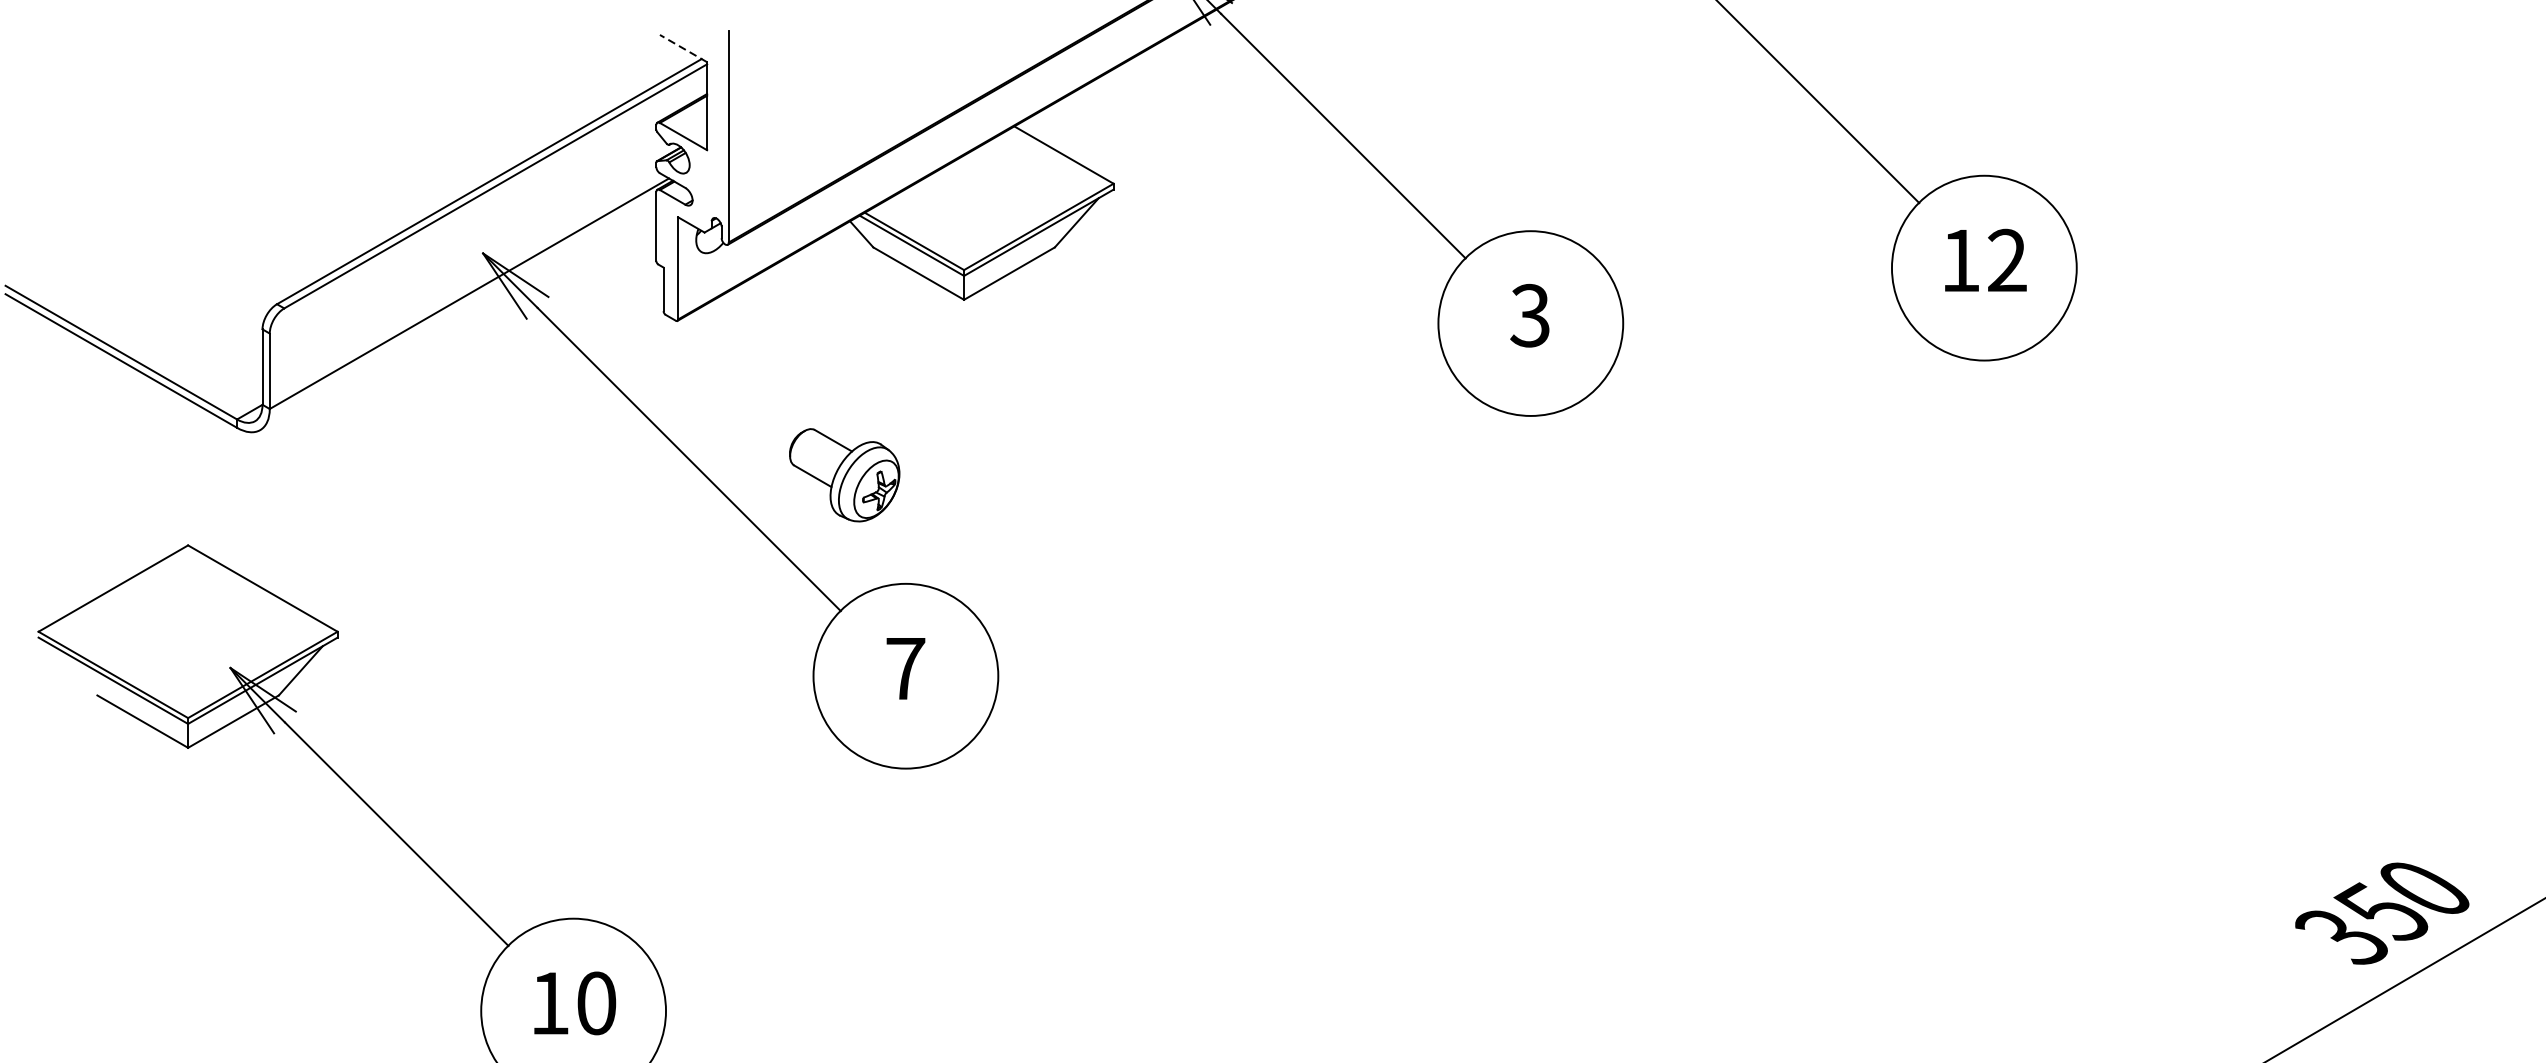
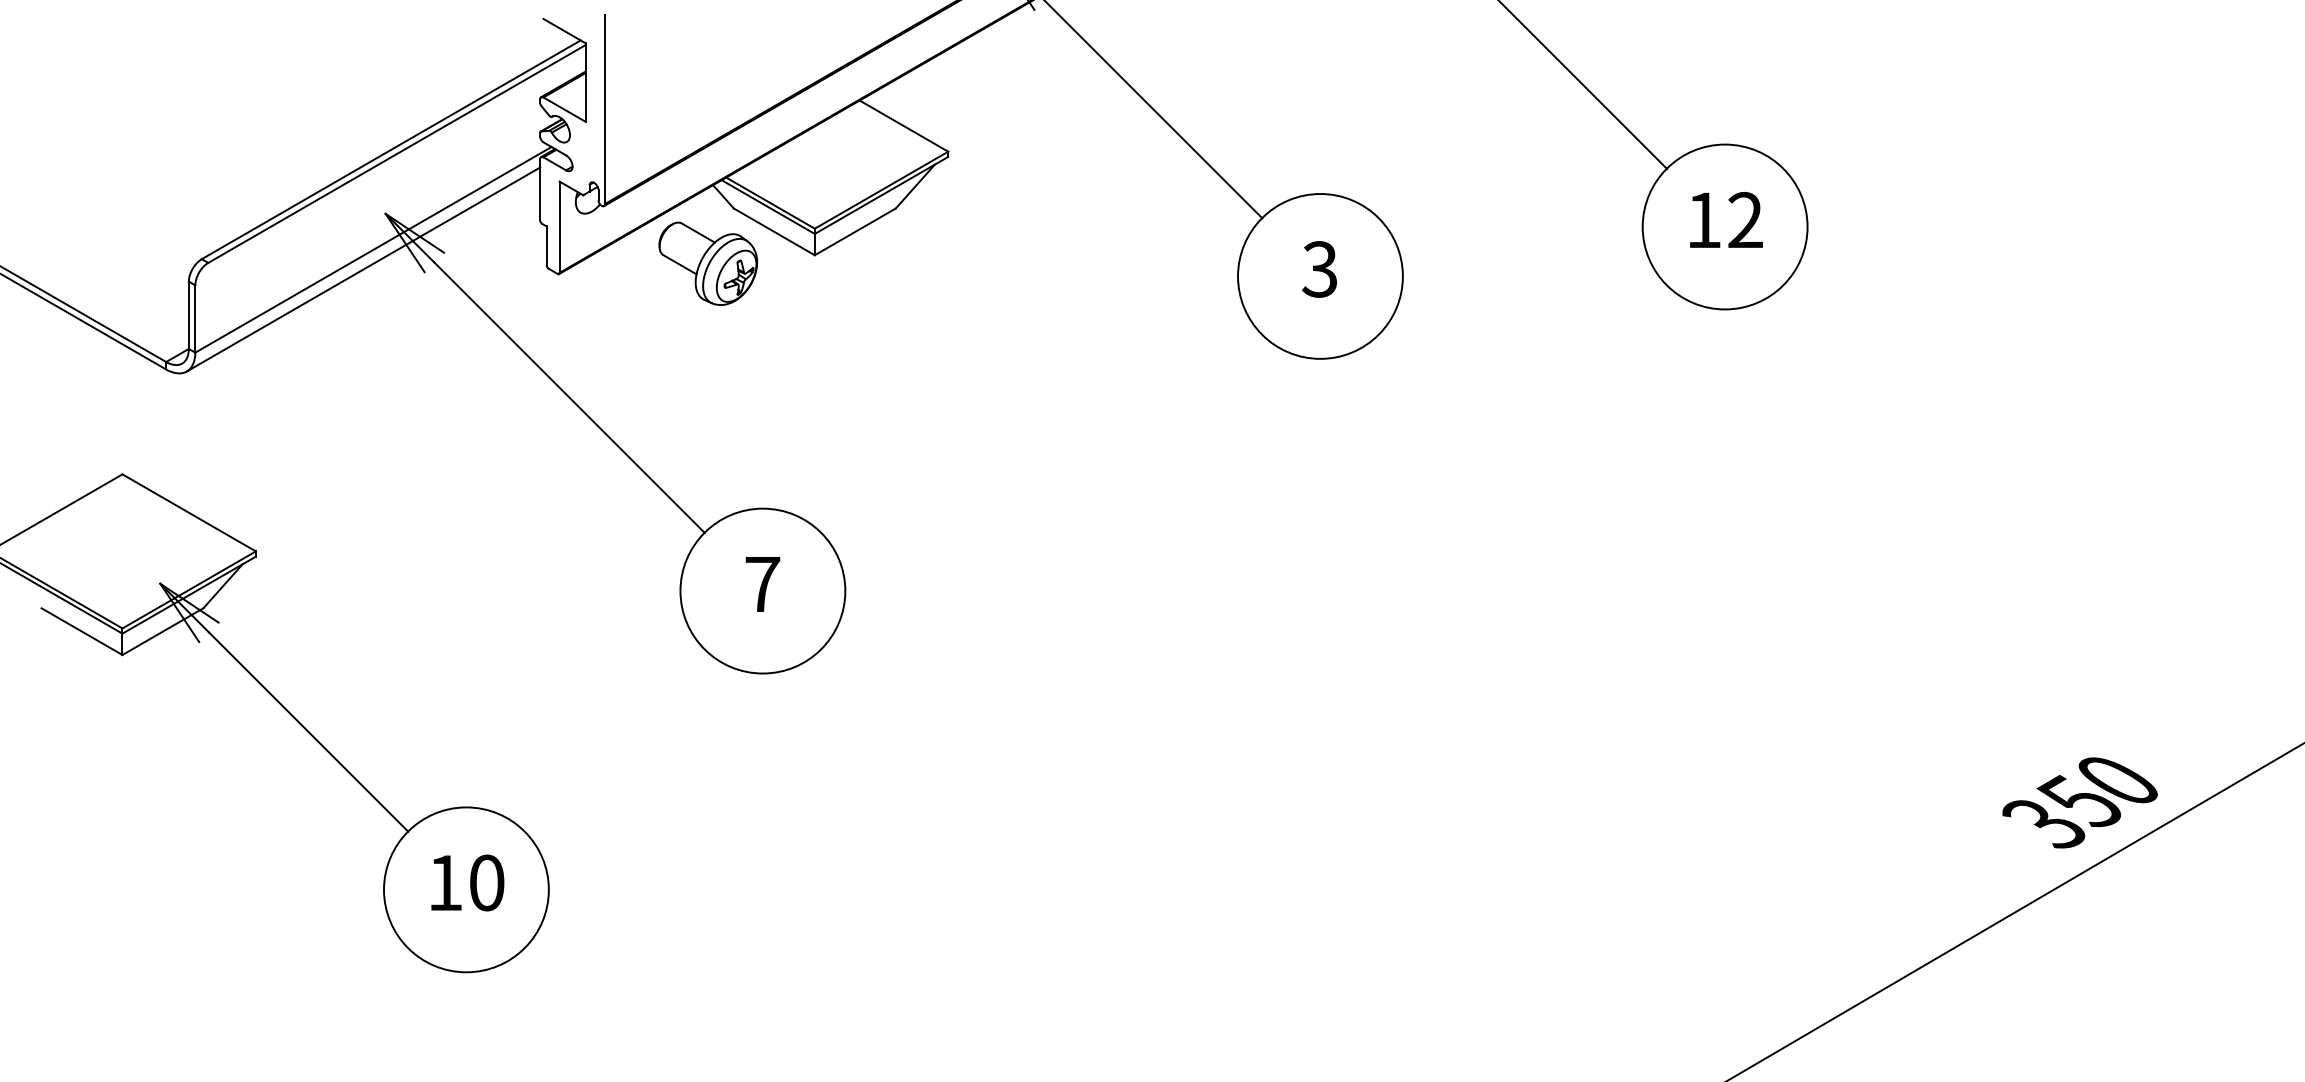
line: (683, 47) -> (564, 30), dashed -> solid
line: (458, 315) -> (363, 269), added
part: (843, 474) -> (707, 263), moved

